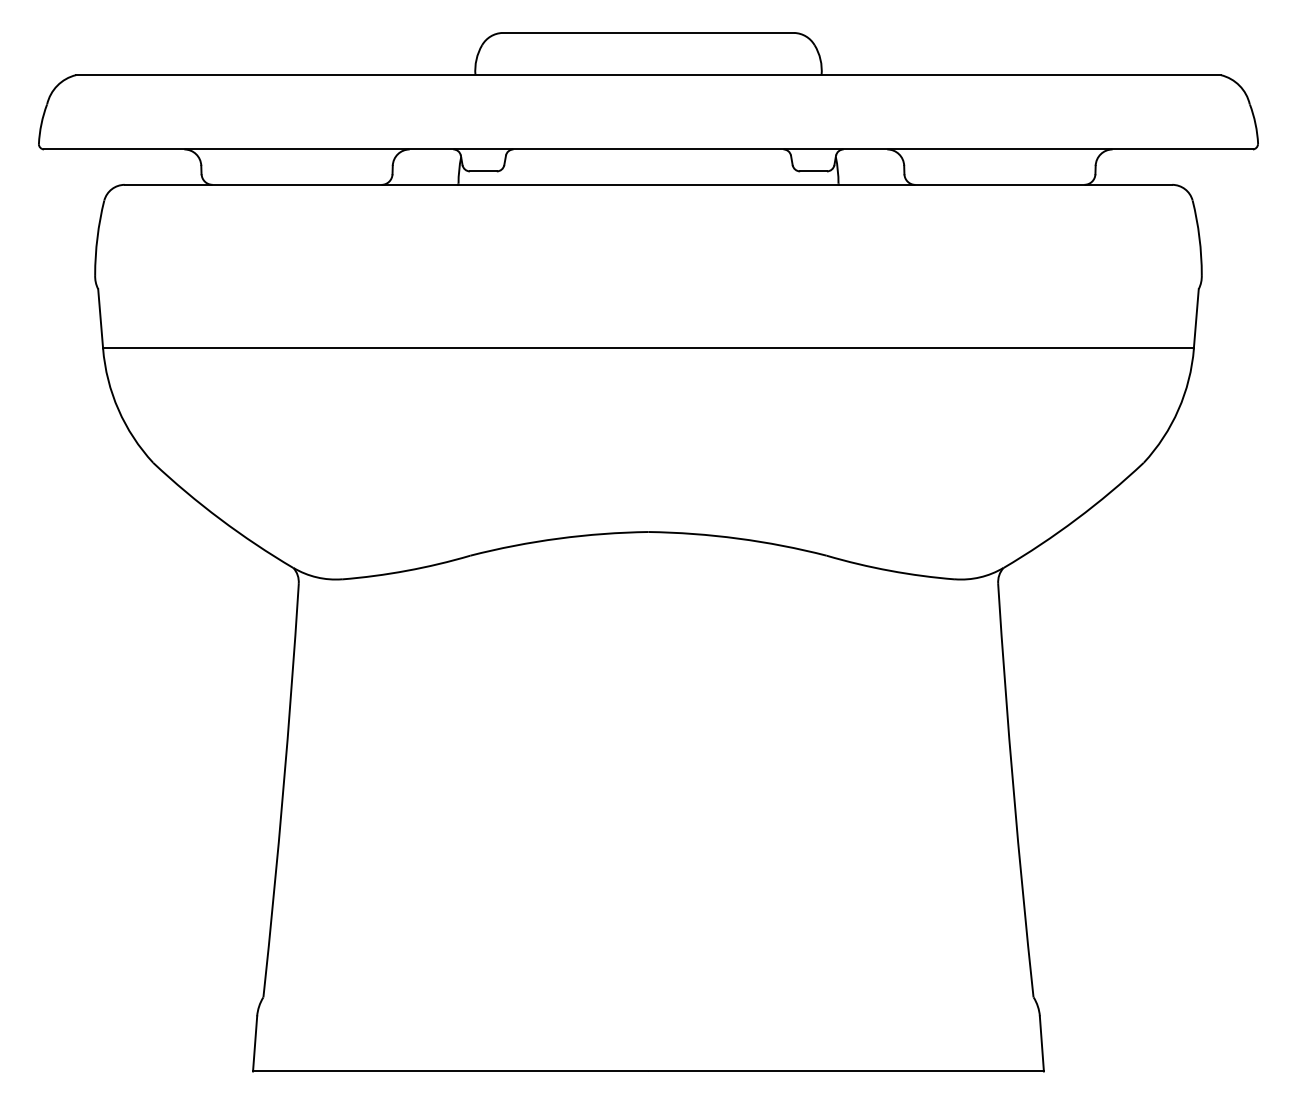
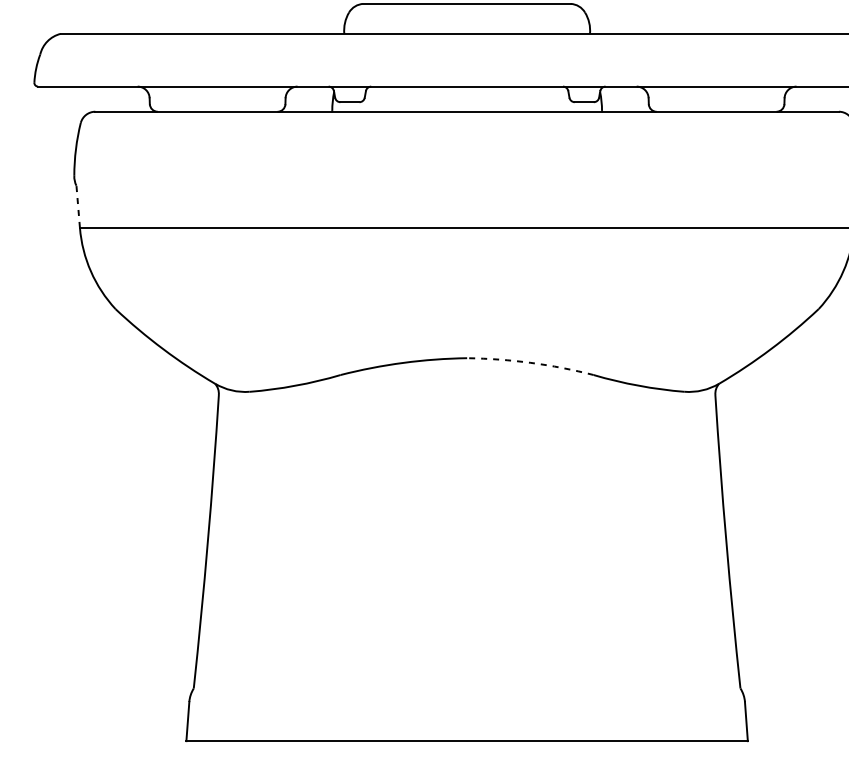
line: (100, 318) -> (78, 206), solid -> dashed
arc: (738, 538) -> (531, 362), solid -> dashed

